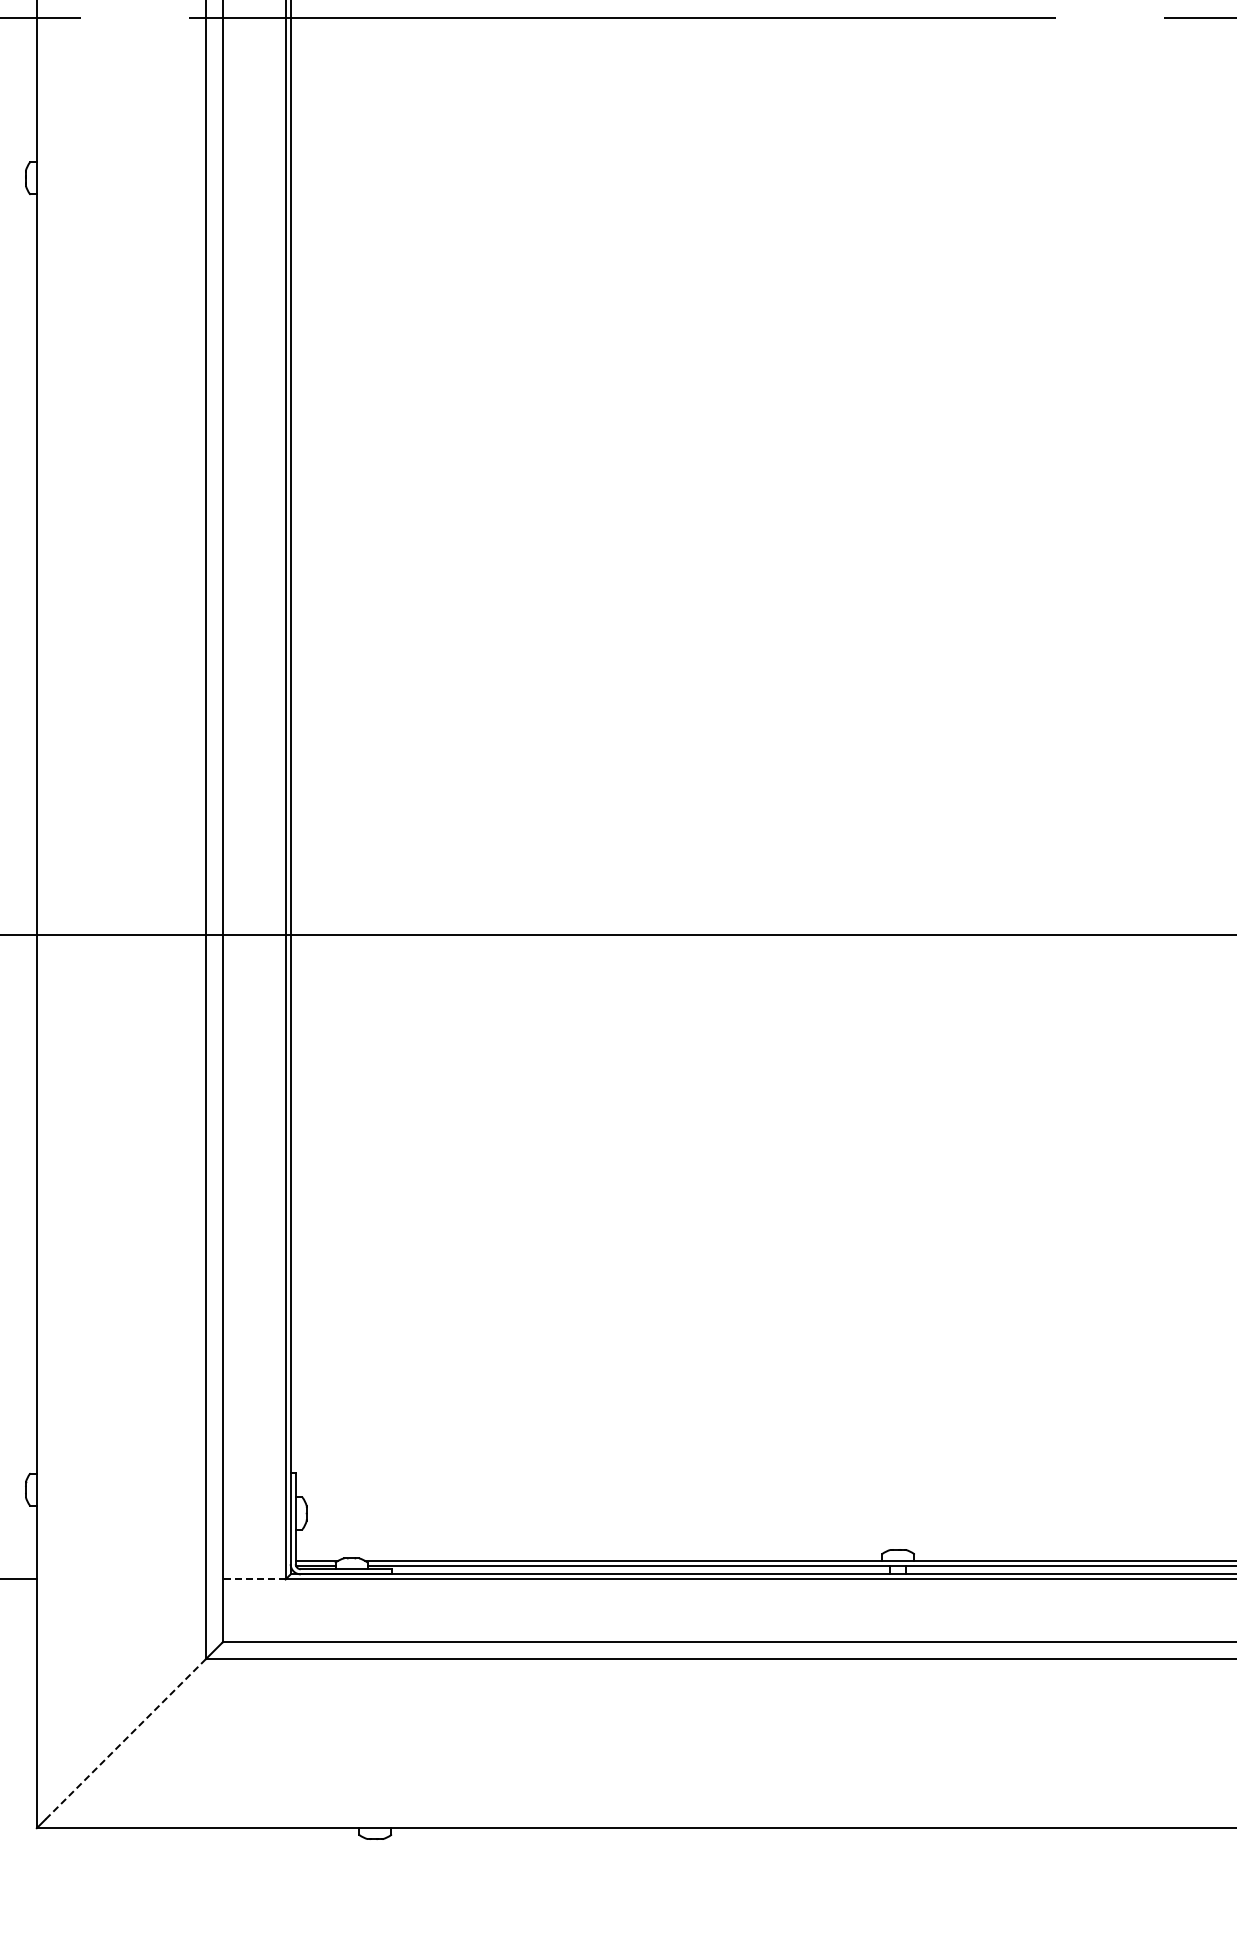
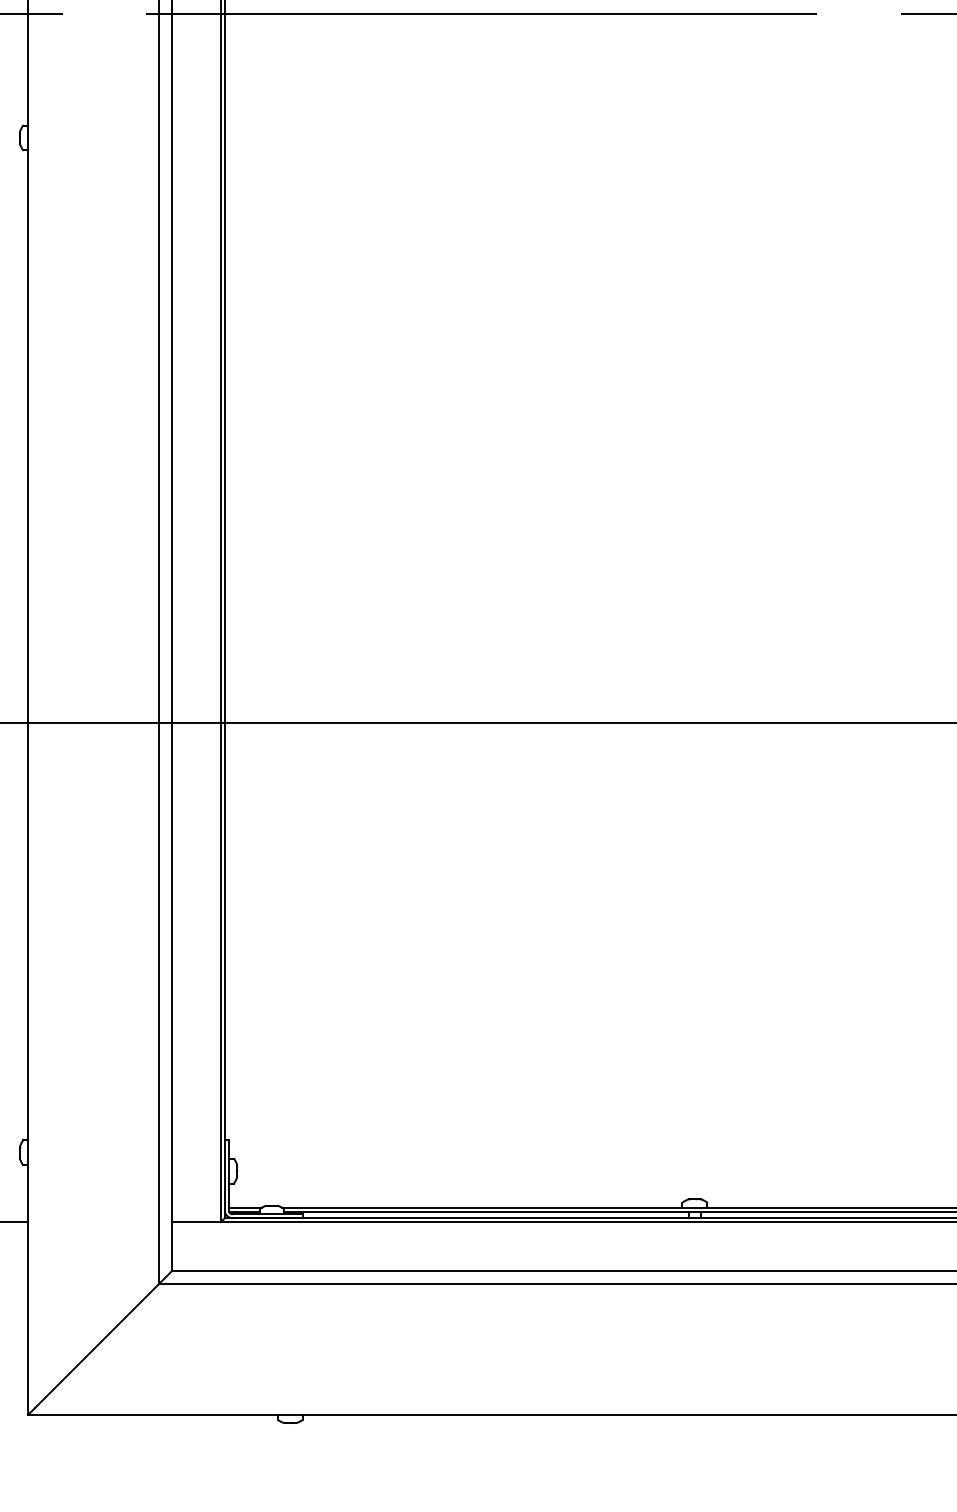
line: (253, 1579) -> (196, 1222), dashed -> solid
line: (125, 1739) -> (97, 1346), dashed -> solid

